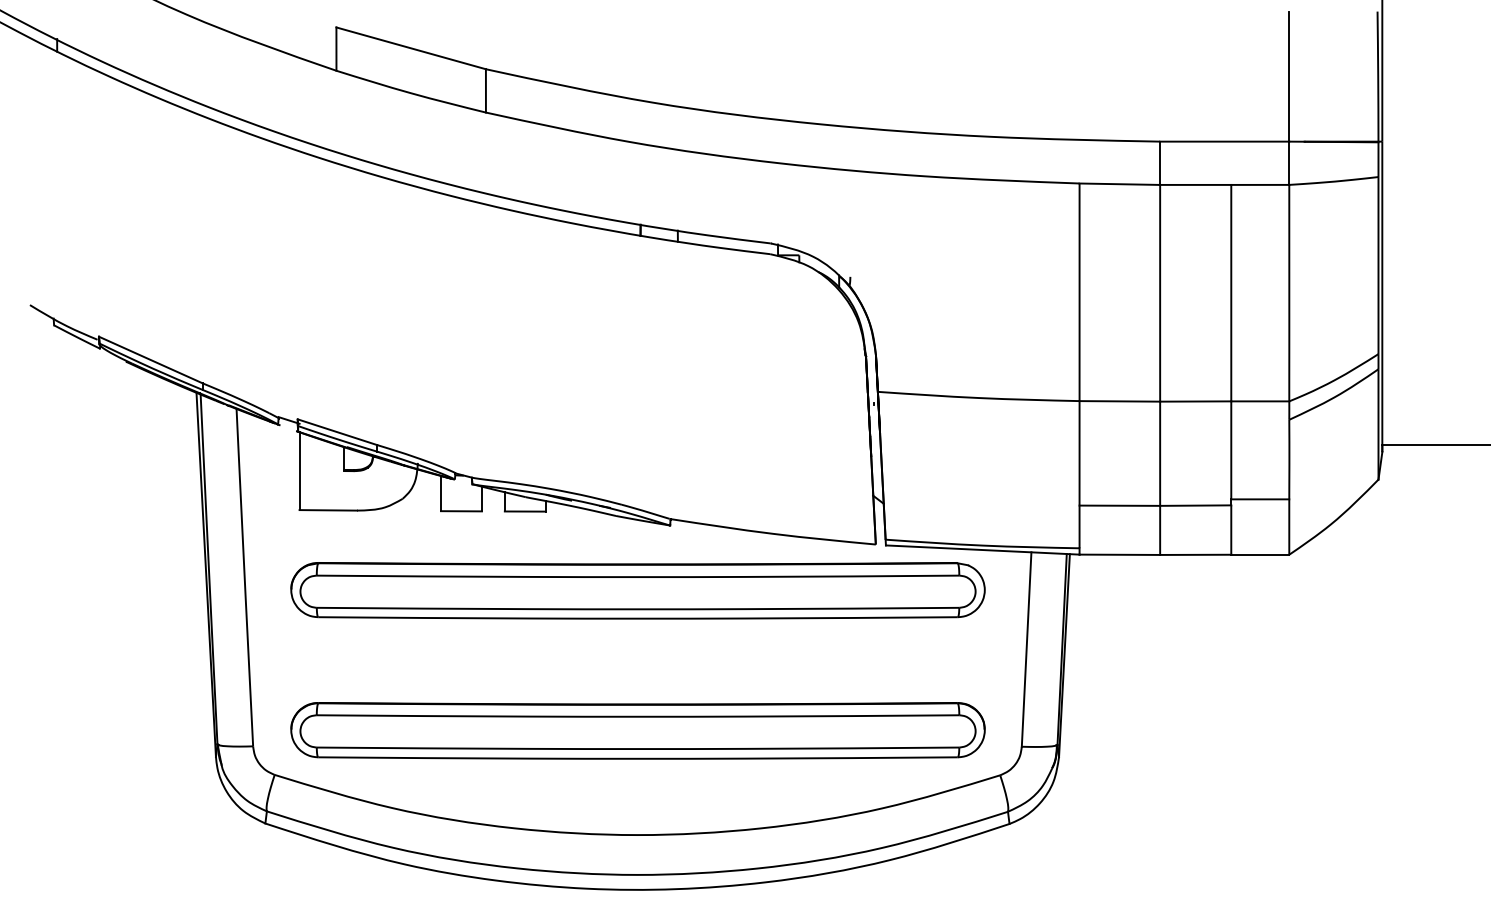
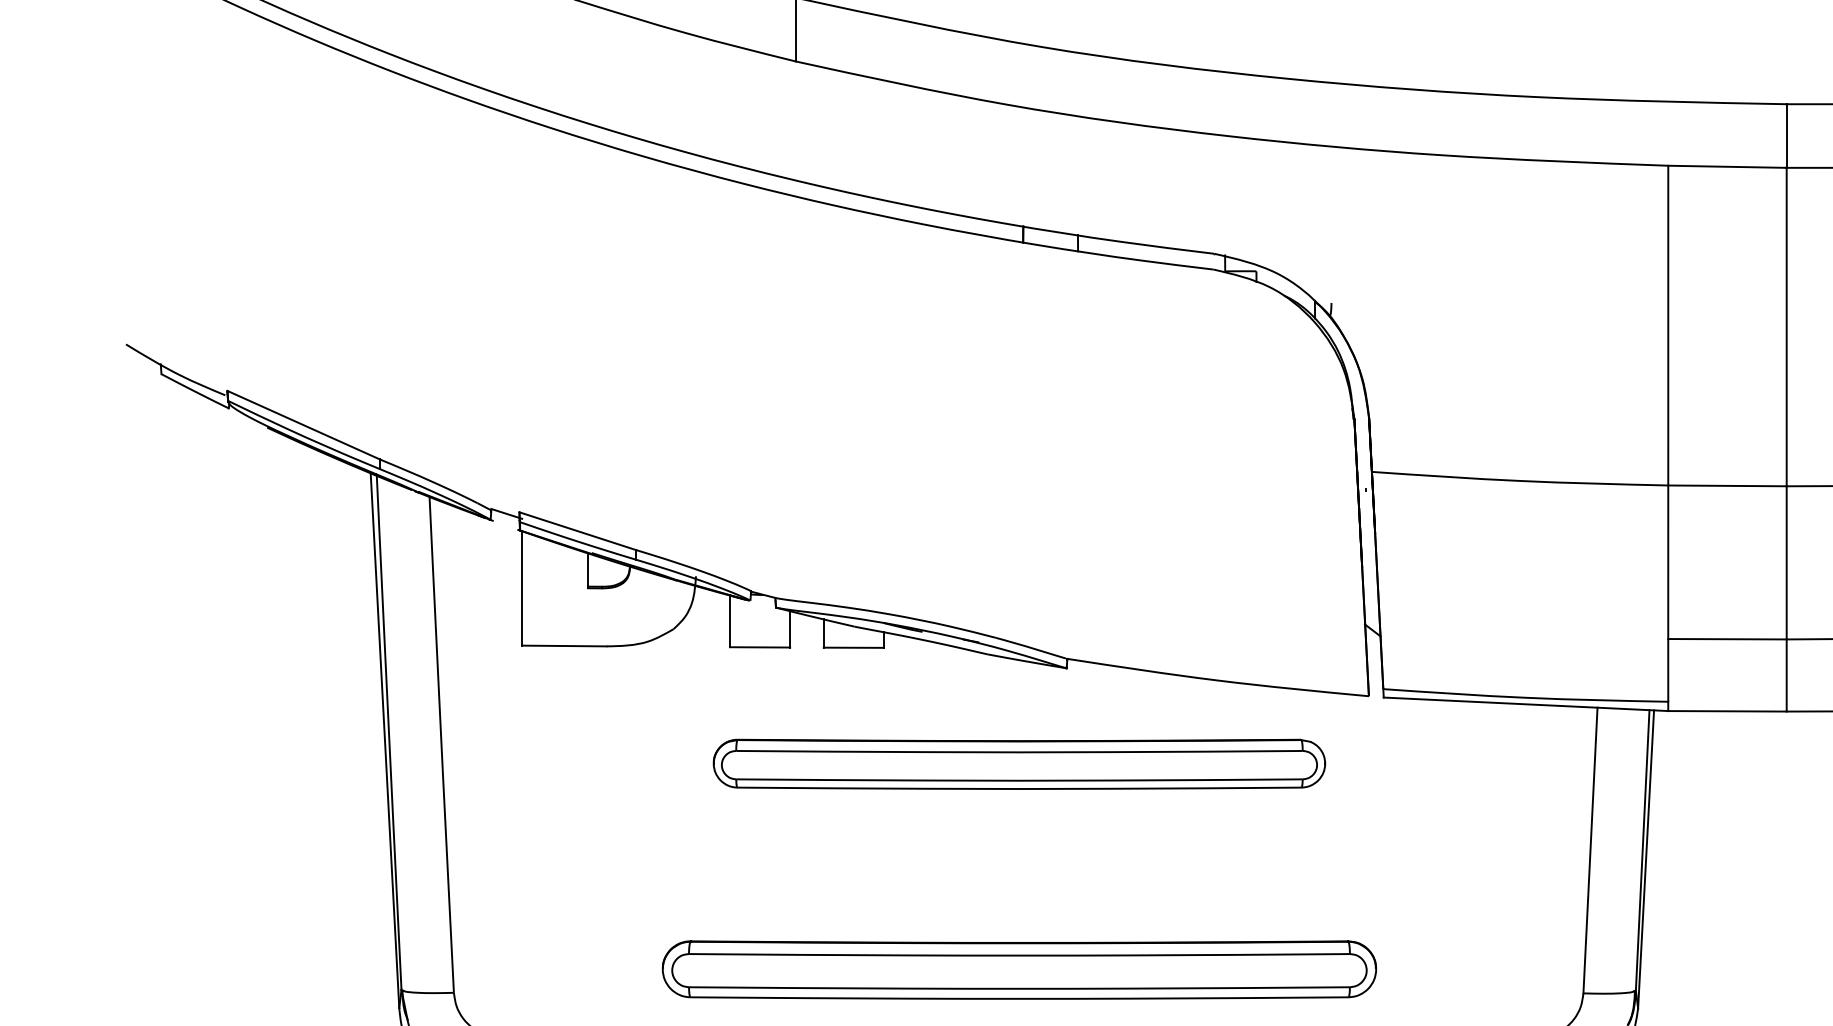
part: (637, 590) -> (1018, 763), size x0.6
part: (637, 730) -> (1018, 969), size x0.7

